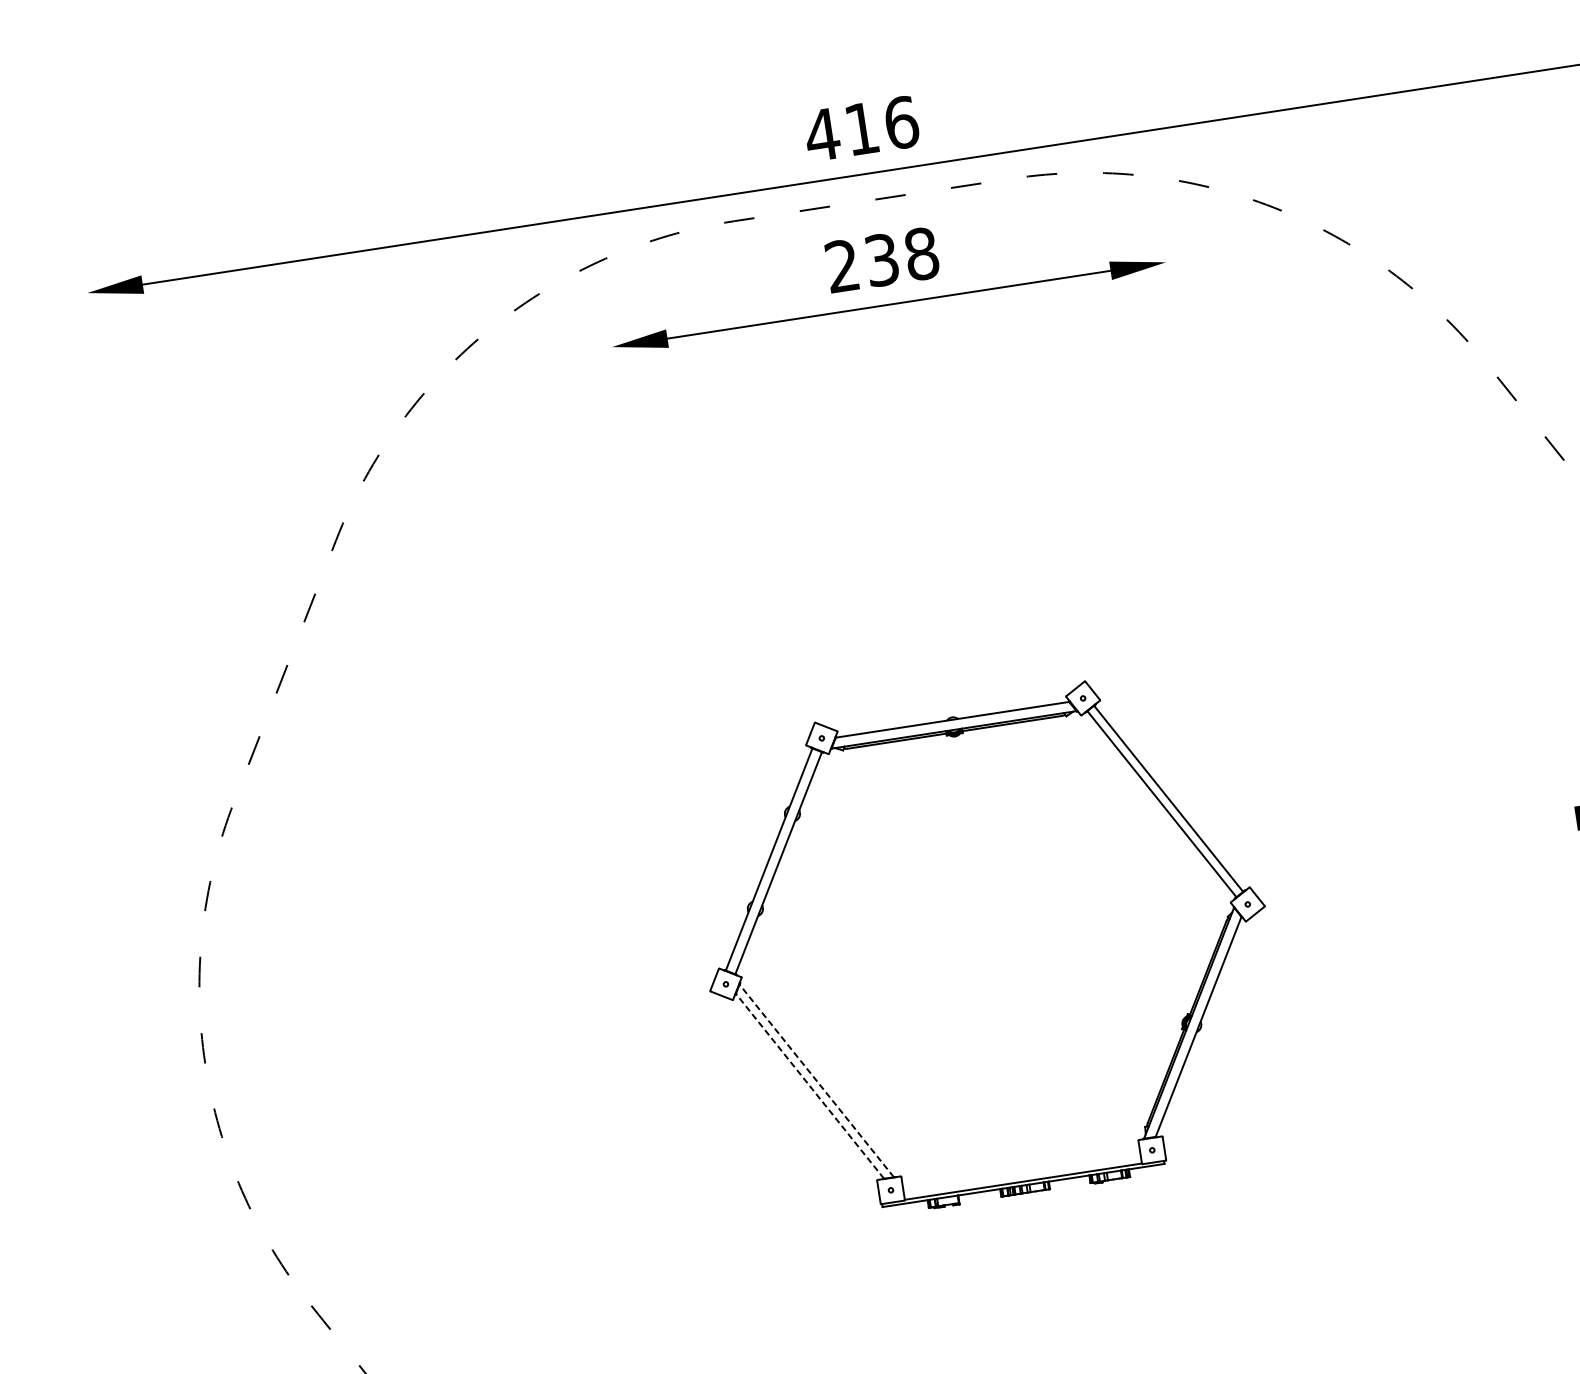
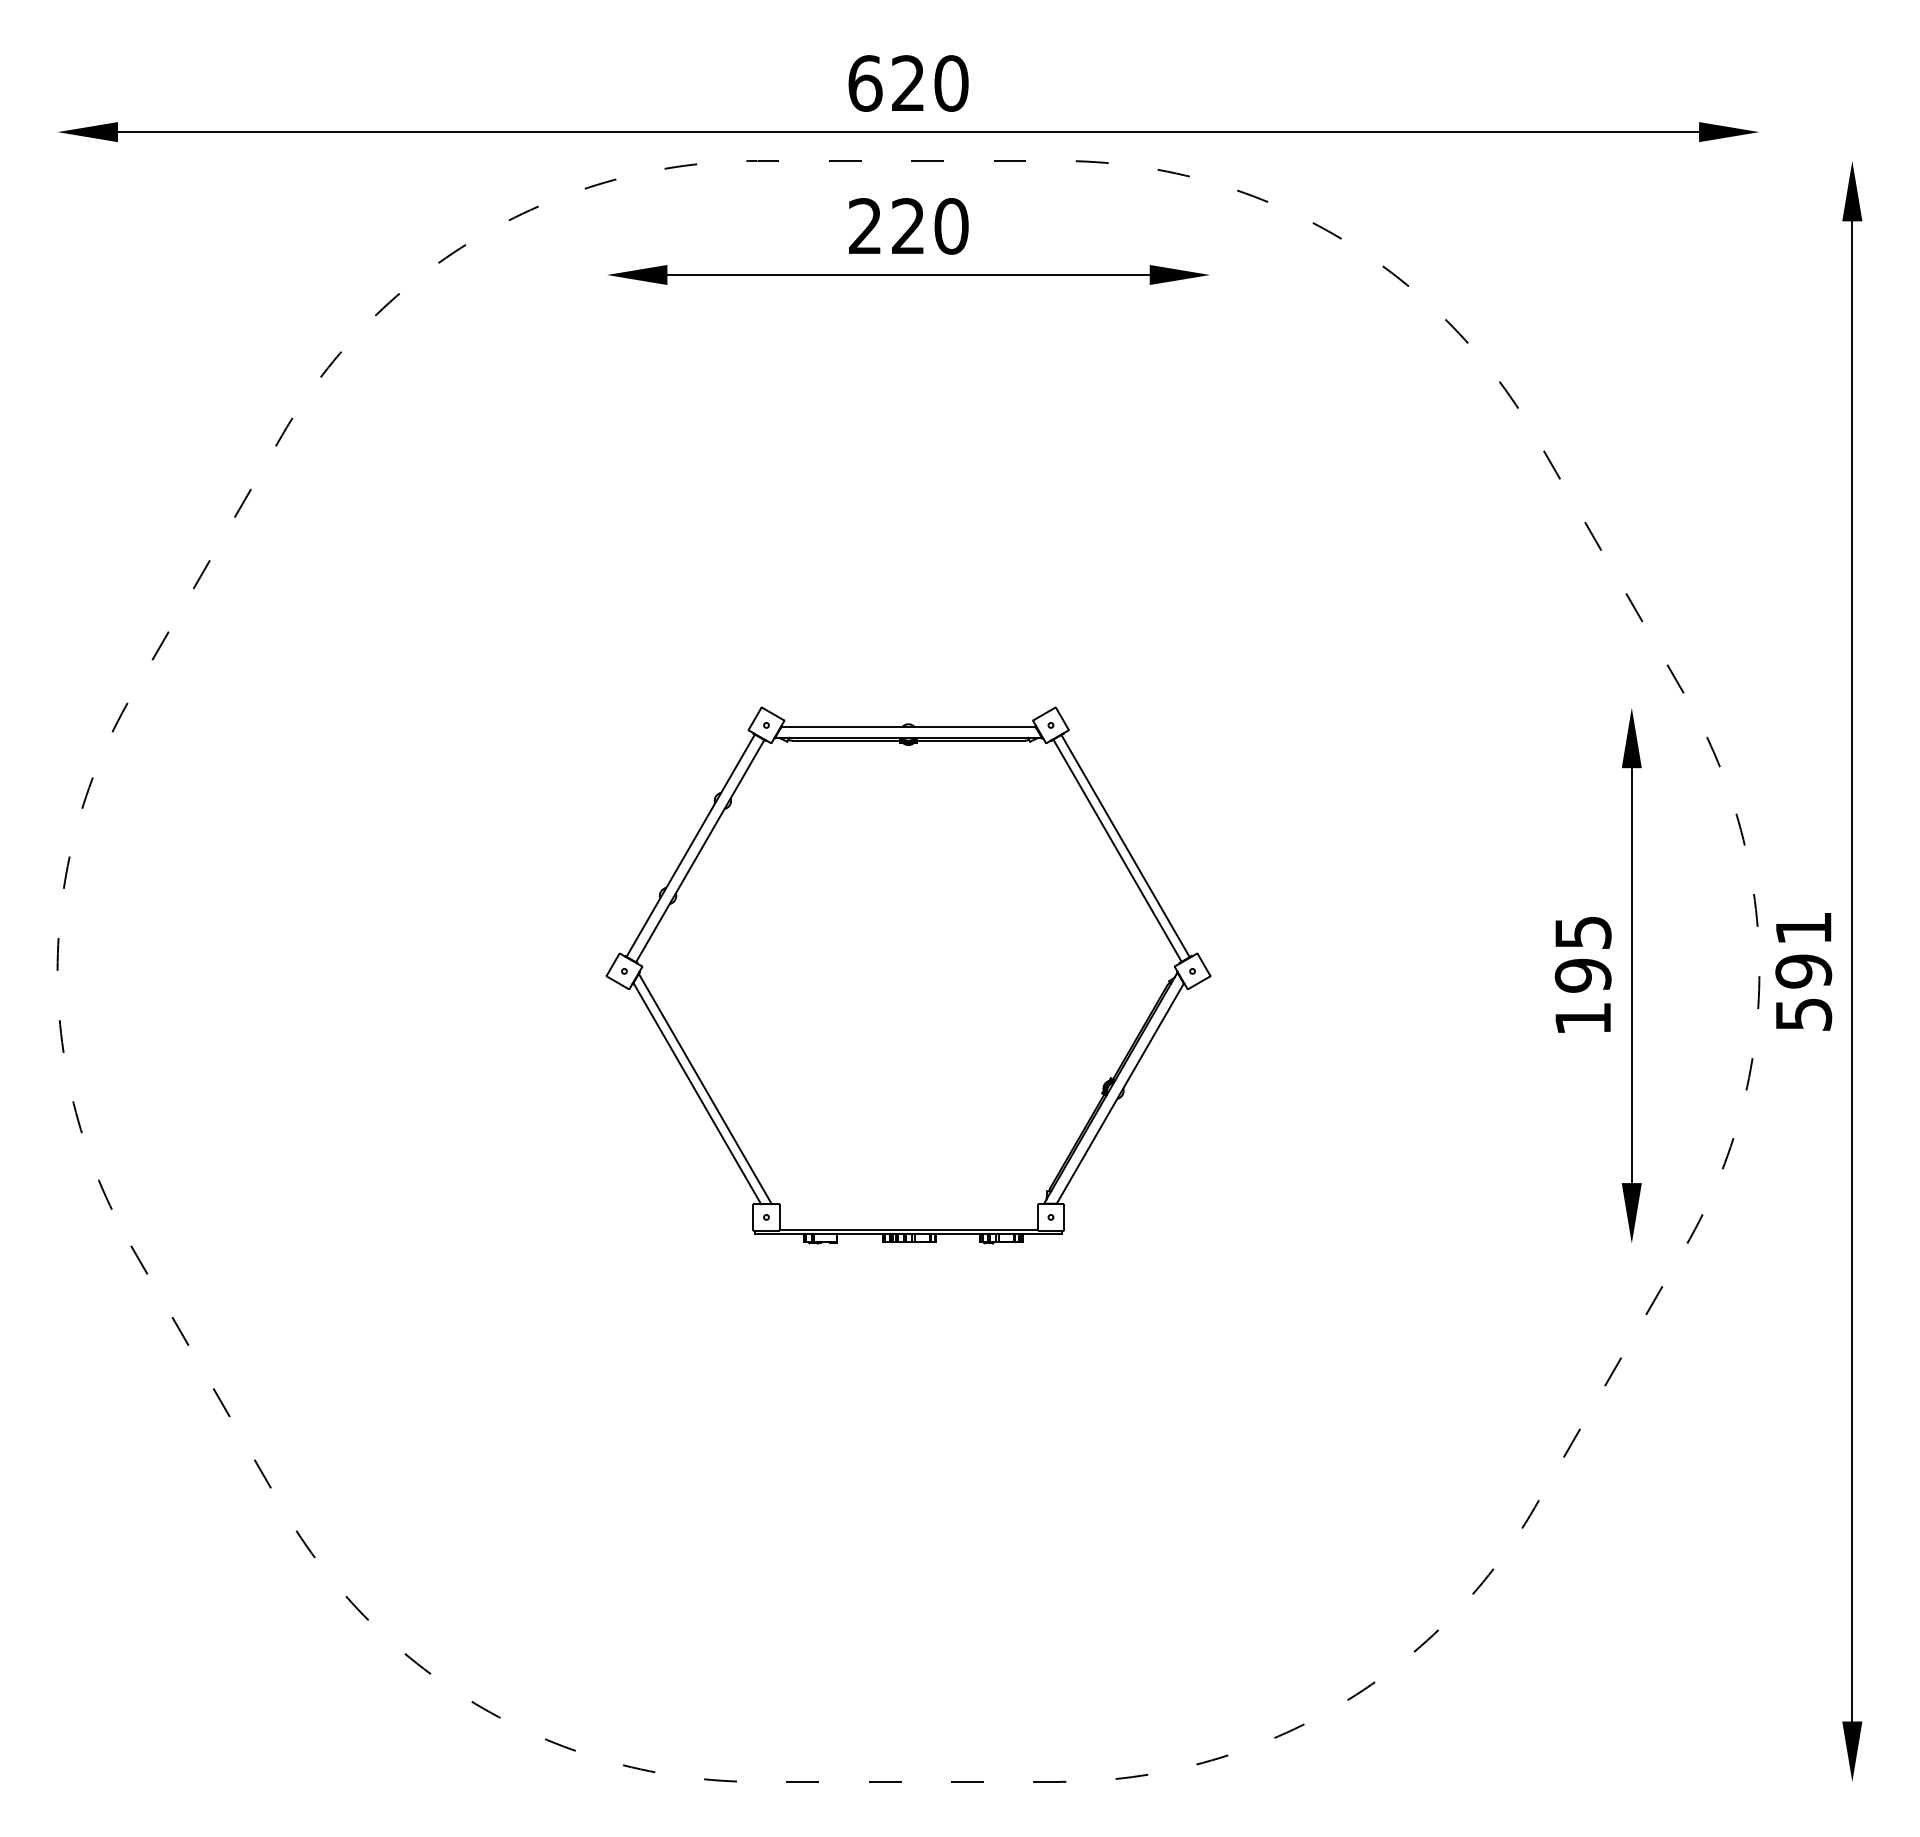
text: (861, 128) -> (907, 83), 416 -> 620
text: (902, 257) -> (930, 226), 238 -> 220
line: (816, 1080) -> (705, 1088), dashed -> solid
line: (810, 1086) -> (697, 1093), dashed -> solid

